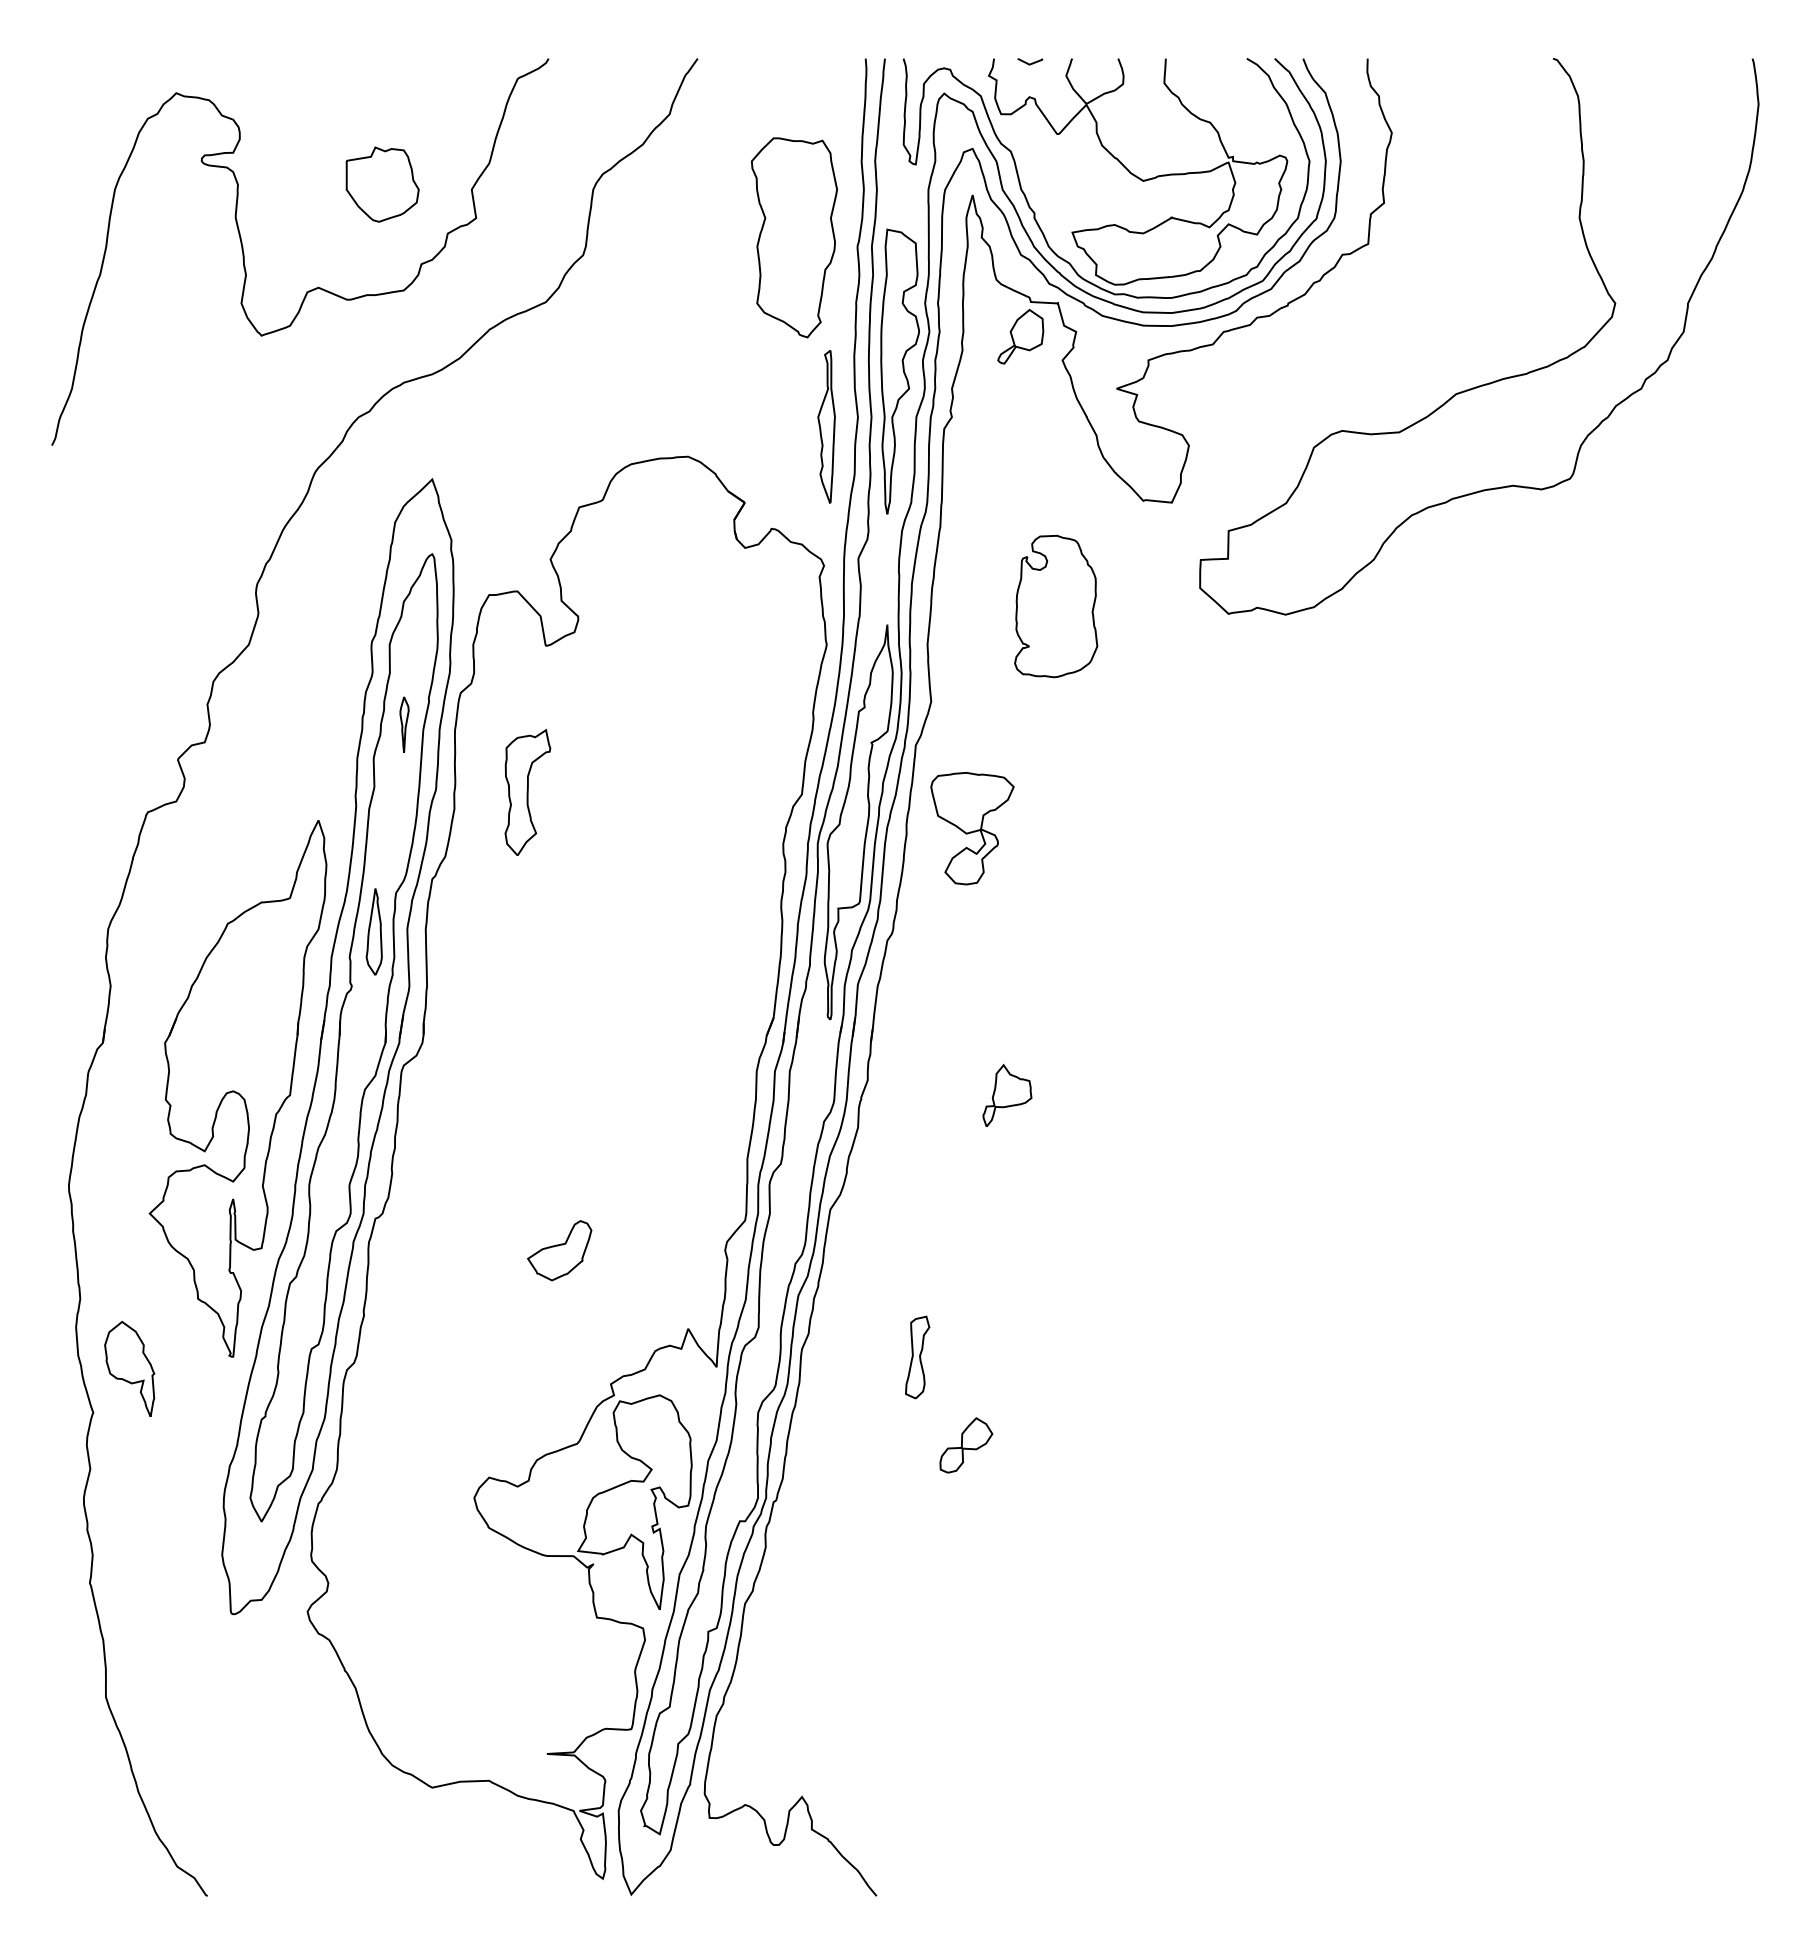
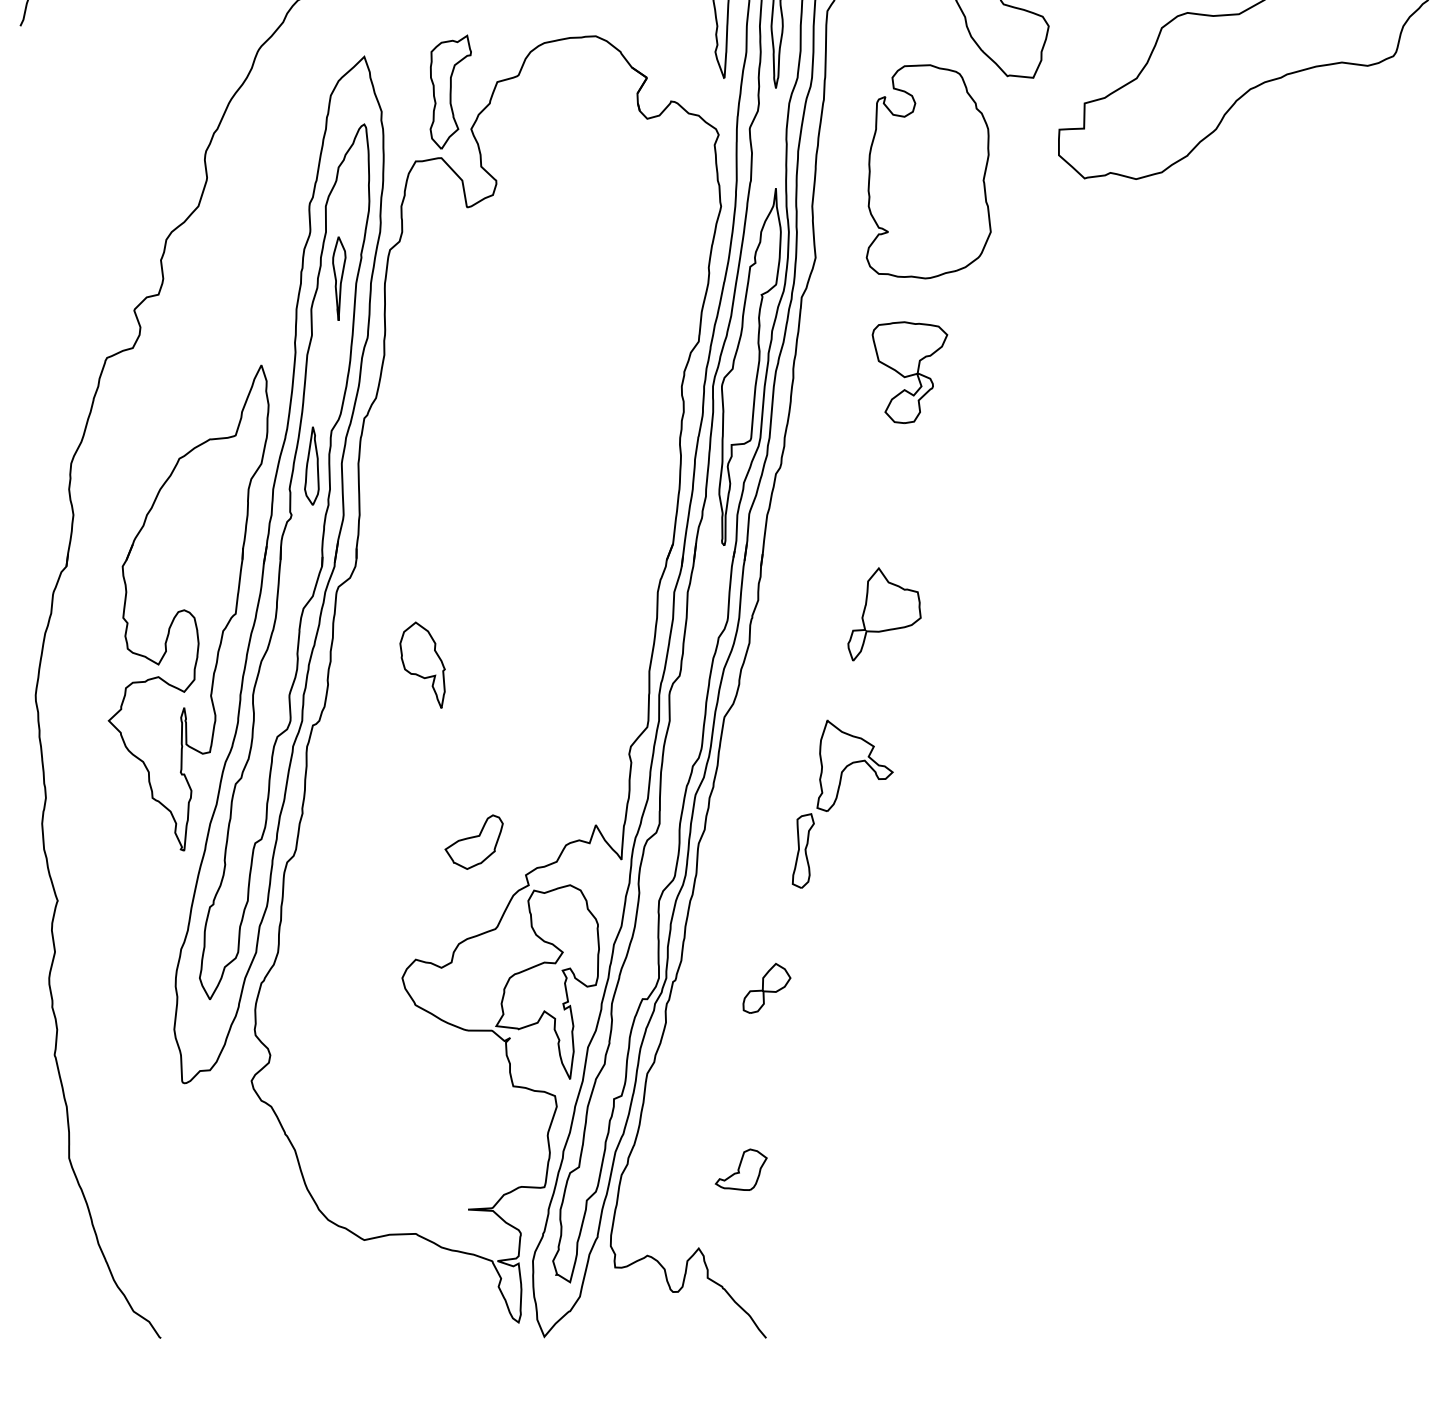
part: (1055, 606) -> (928, 171), size x1.67
part: (404, 724) -> (339, 278), size x1.67
part: (527, 791) -> (450, 91), moved
part: (972, 828) -> (909, 372), moved
part: (1007, 1095) -> (884, 614), size x1.67
part: (559, 1250) -> (473, 841), moved
part: (974, 1263) -> (854, 766), added
part: (129, 1368) -> (422, 664), moved
part: (966, 1445) -> (767, 988), moved
part: (848, 1709) -> (740, 1169), added

